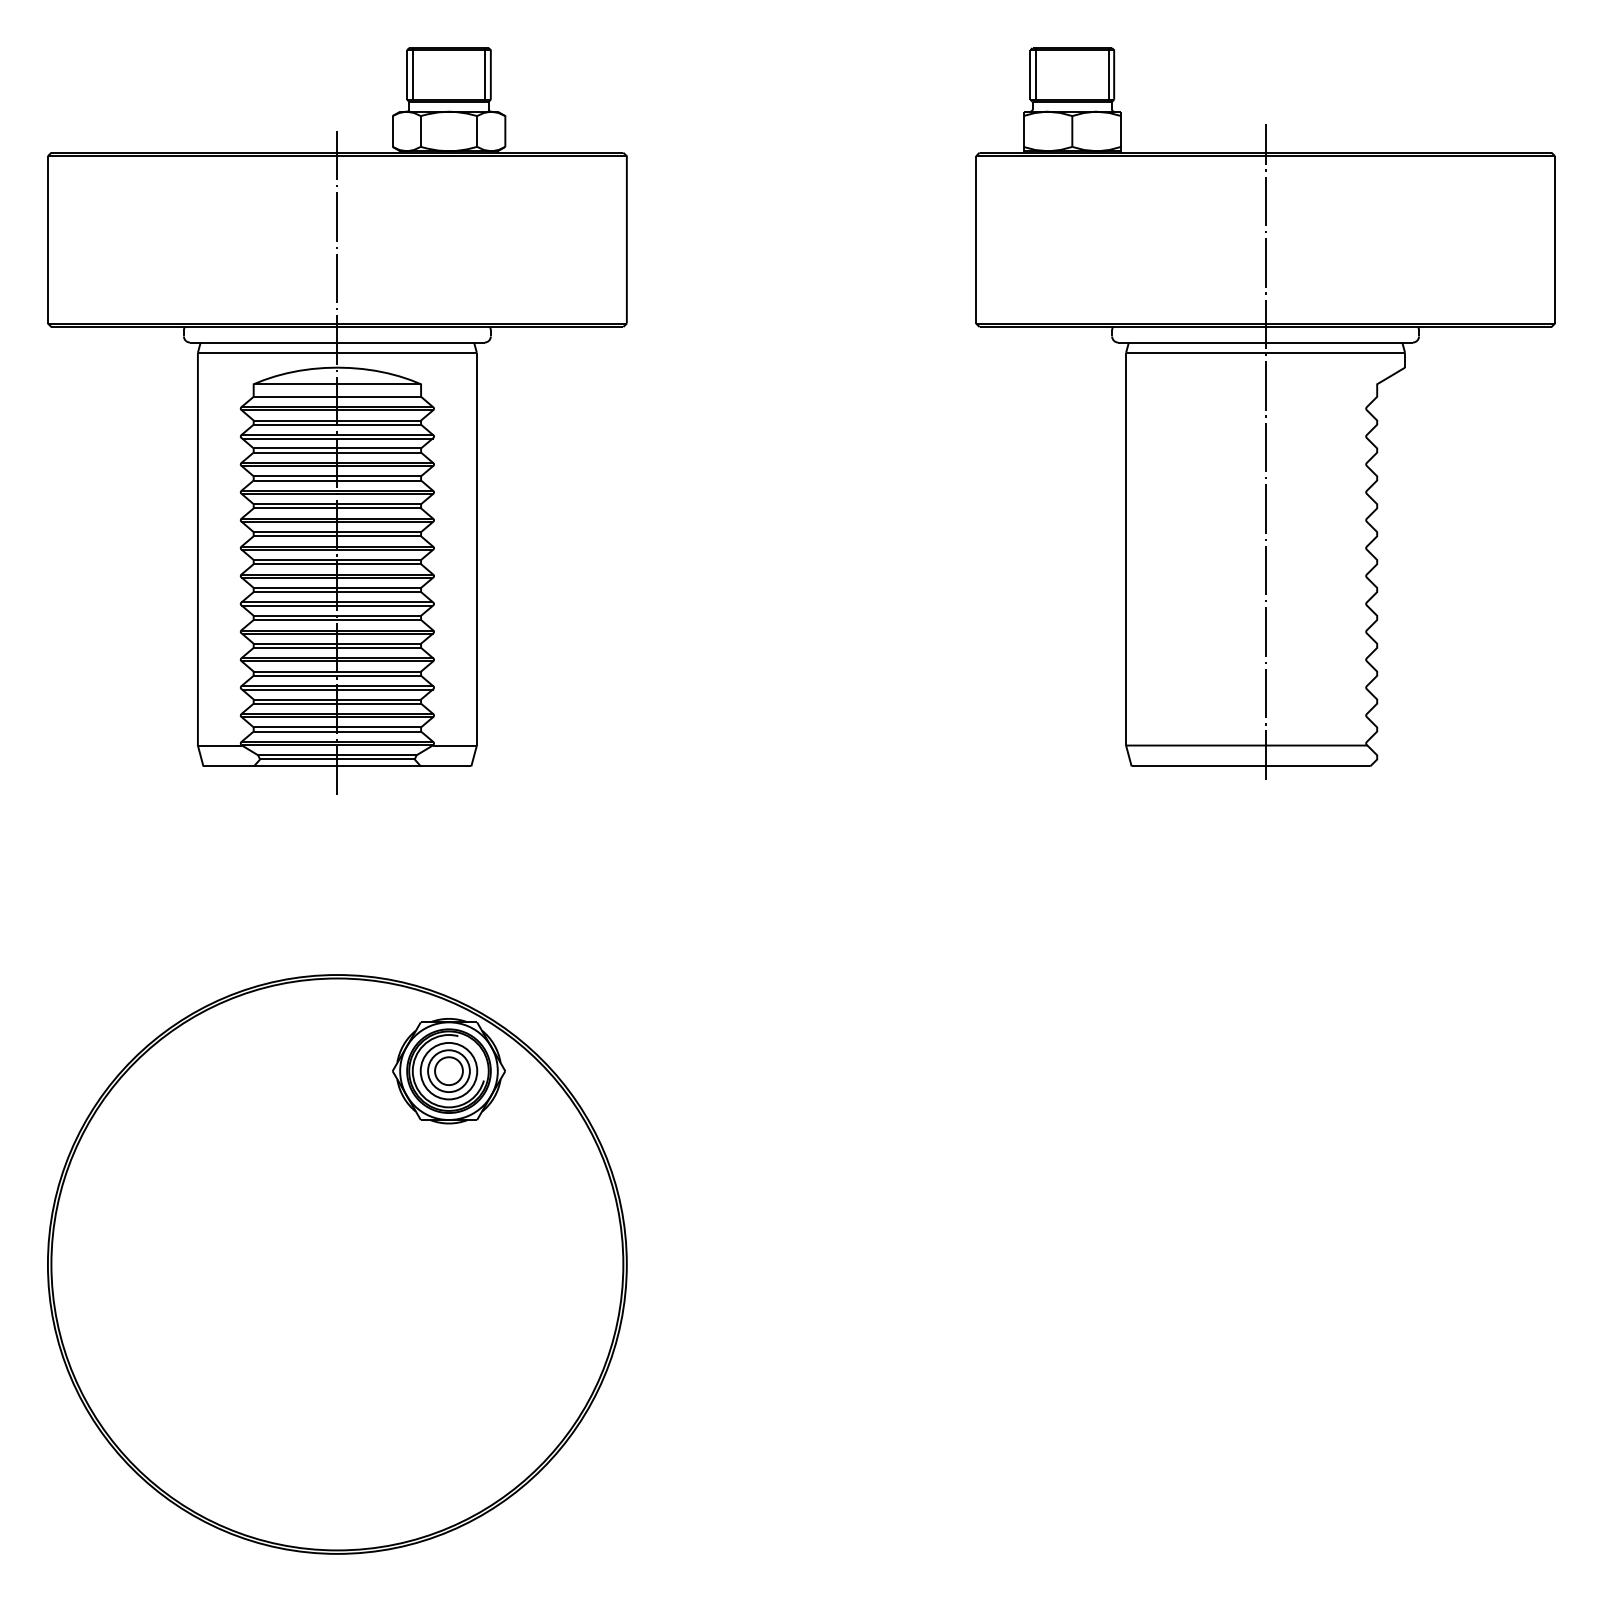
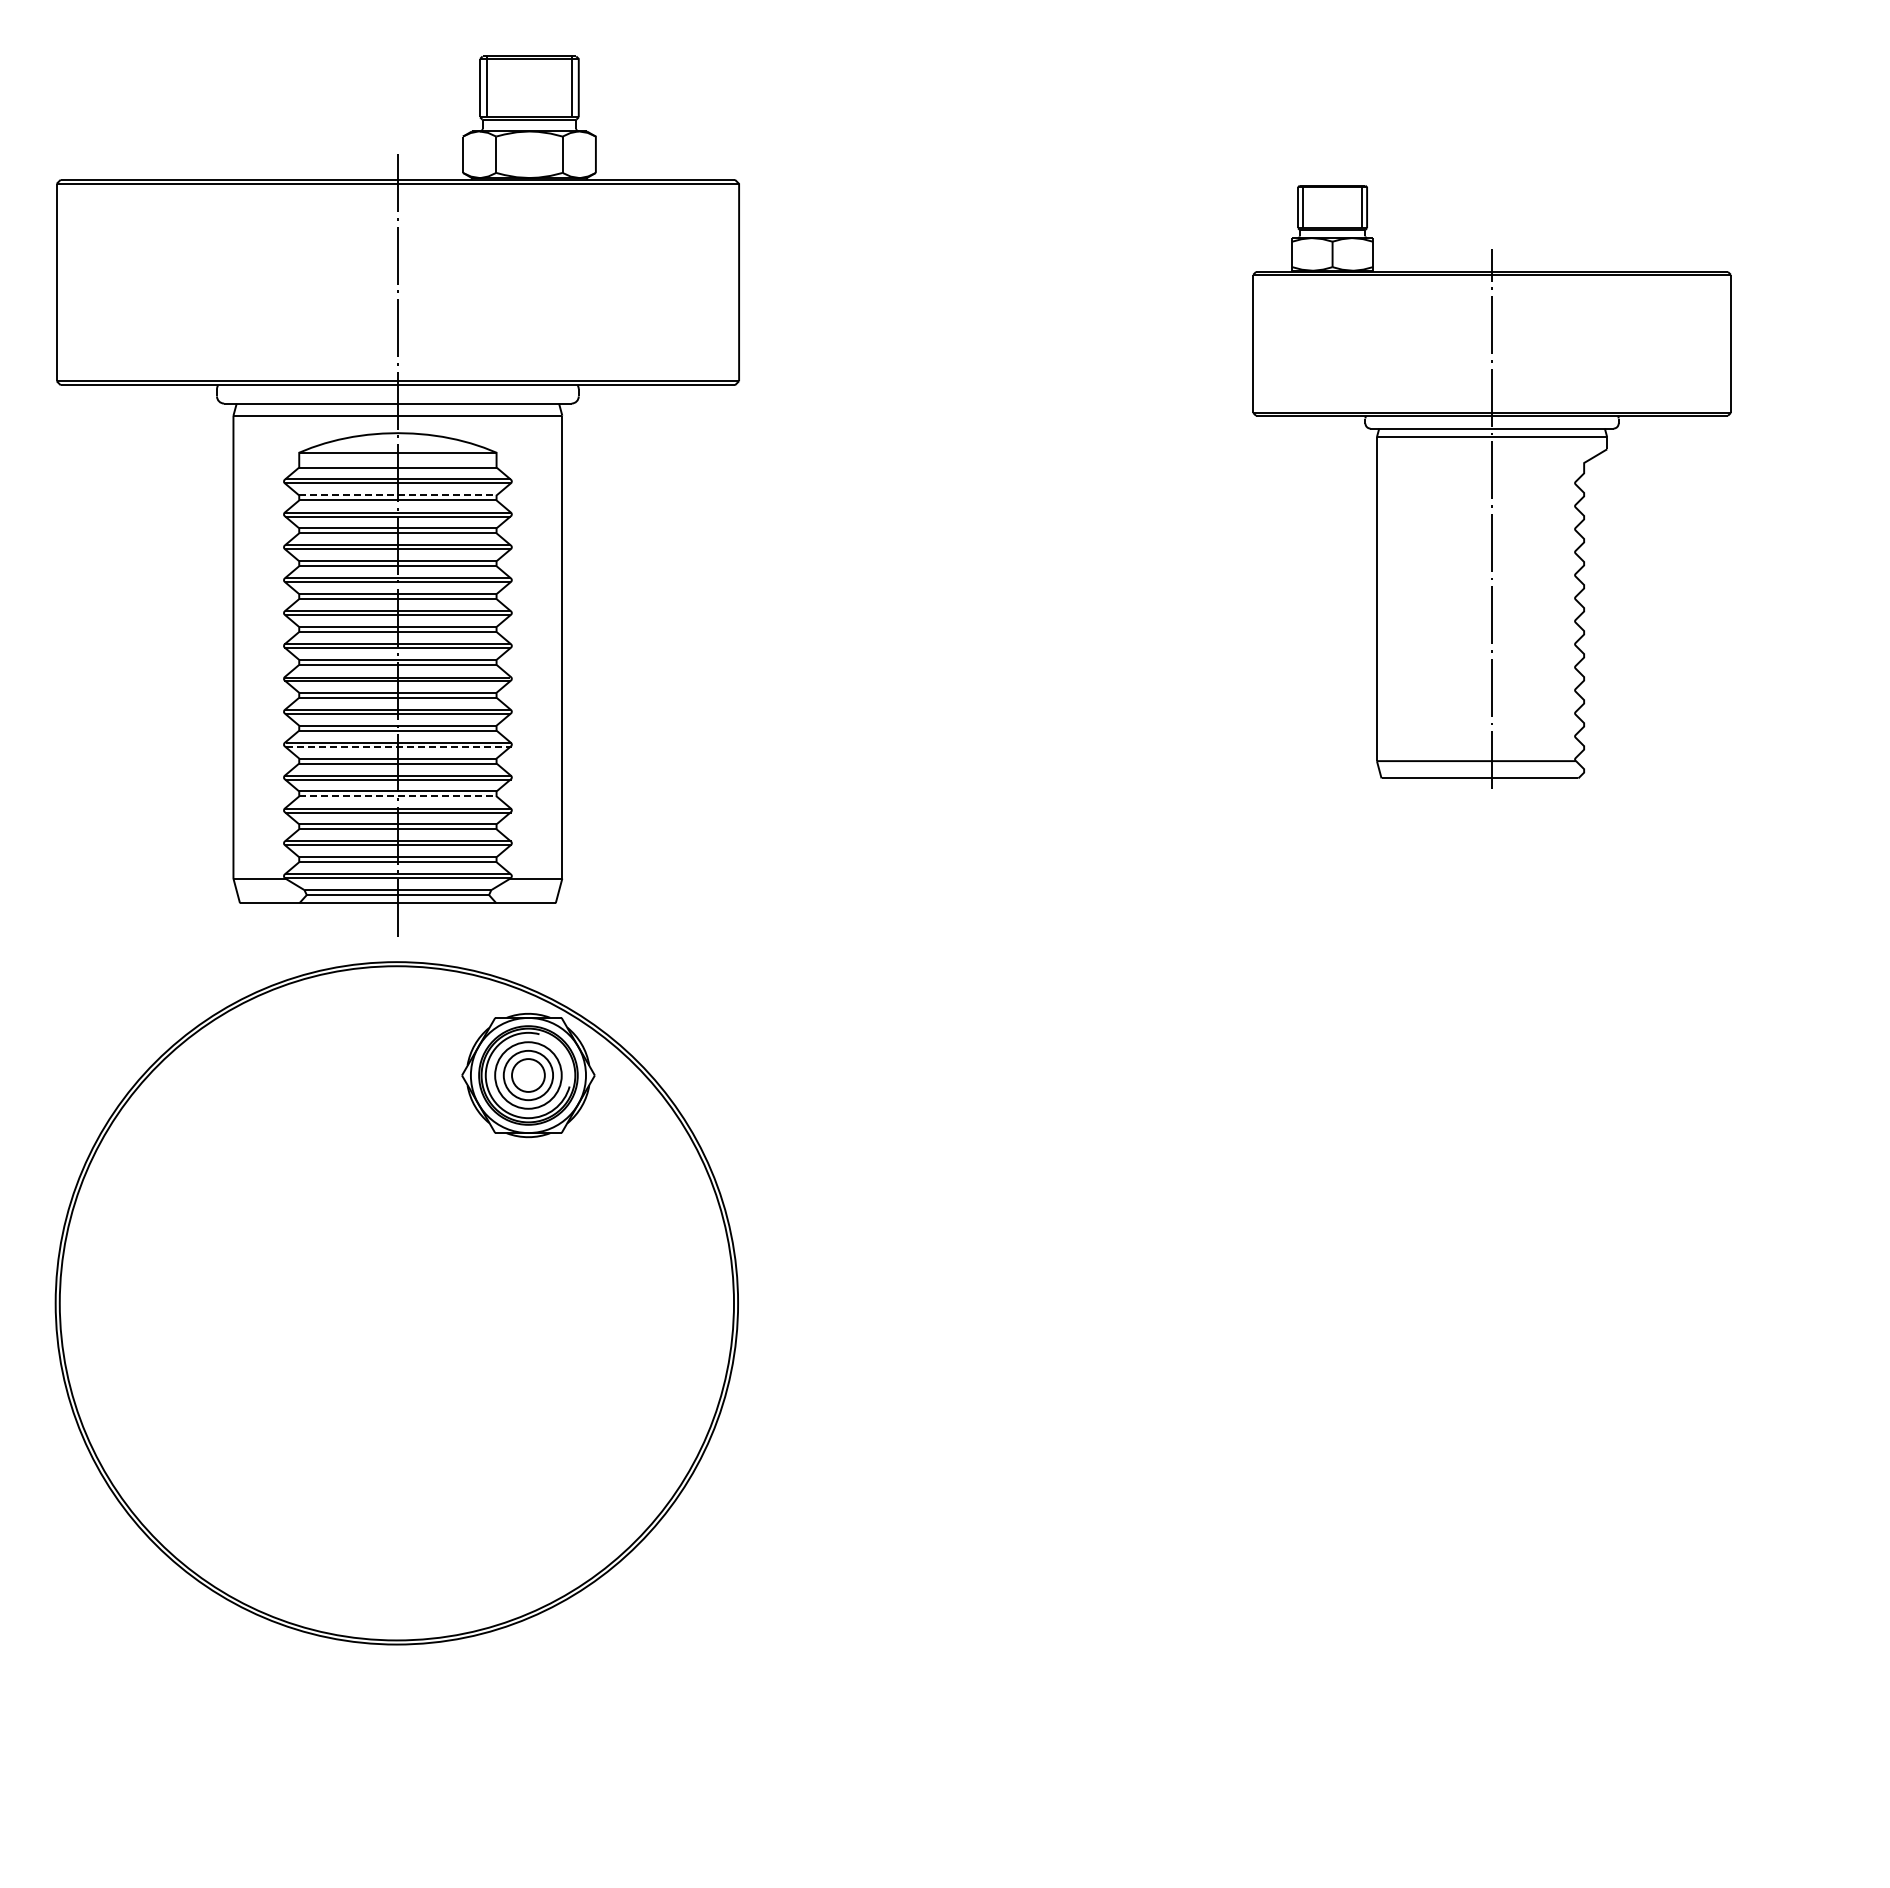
part: (1265, 412) -> (1491, 486), size x0.7
line: (337, 420) -> (397, 495), solid -> dashed
line: (338, 634) -> (399, 747), solid -> dashed
line: (337, 675) -> (397, 796), solid -> dashed
part: (337, 1264) -> (396, 1303), moved

